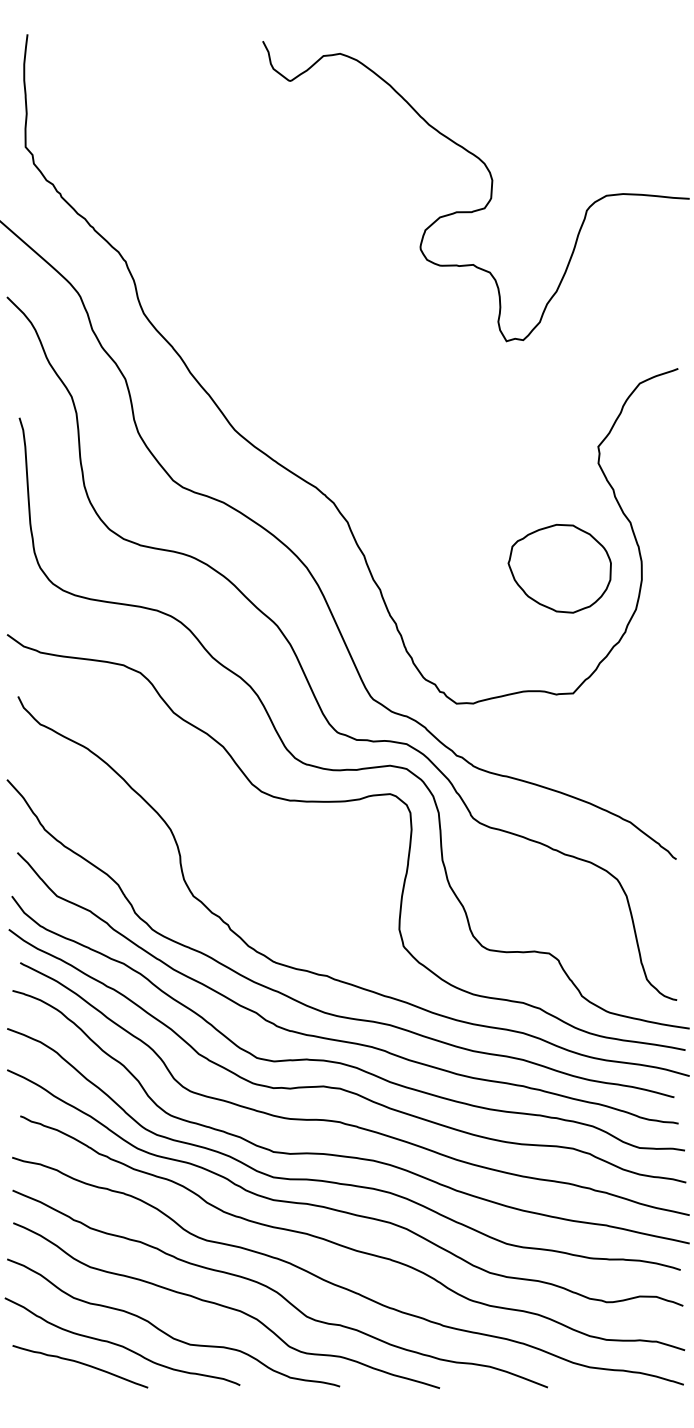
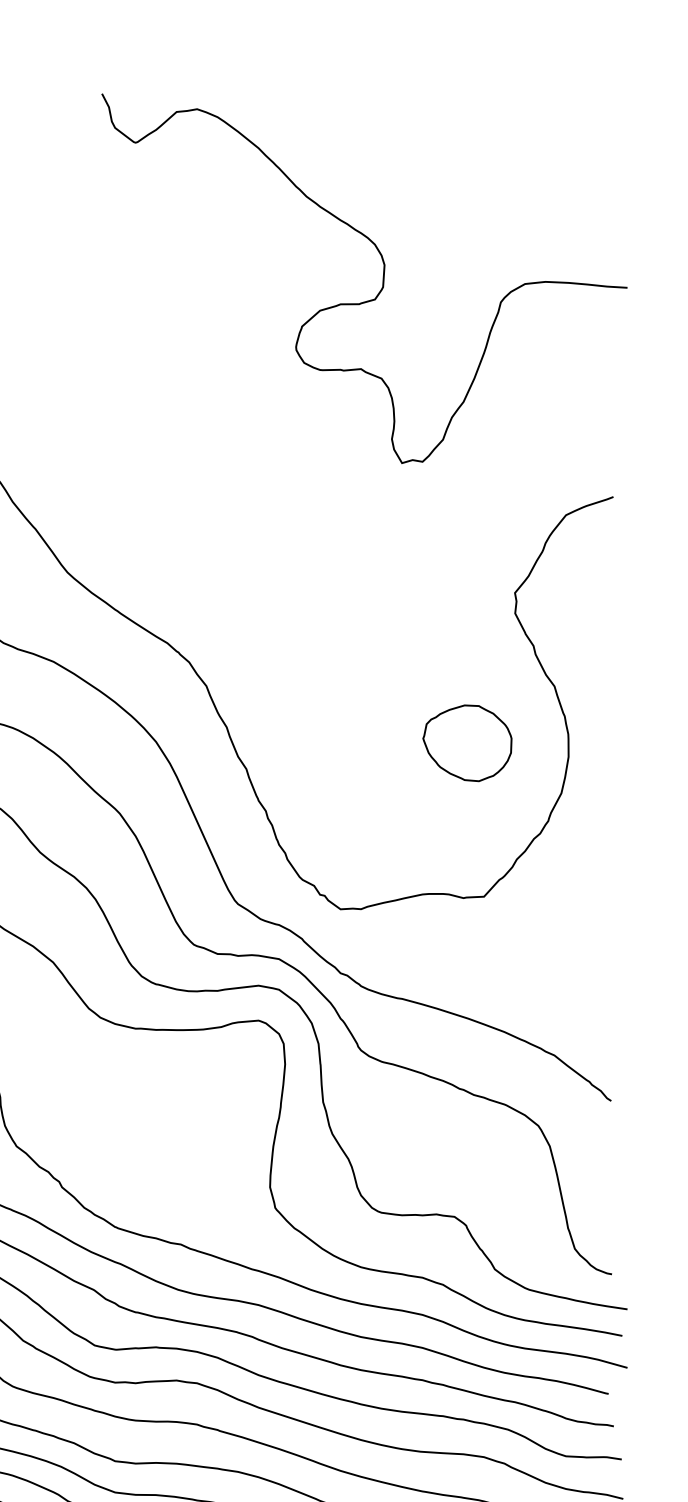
part: (559, 568) -> (467, 742), size x0.7

